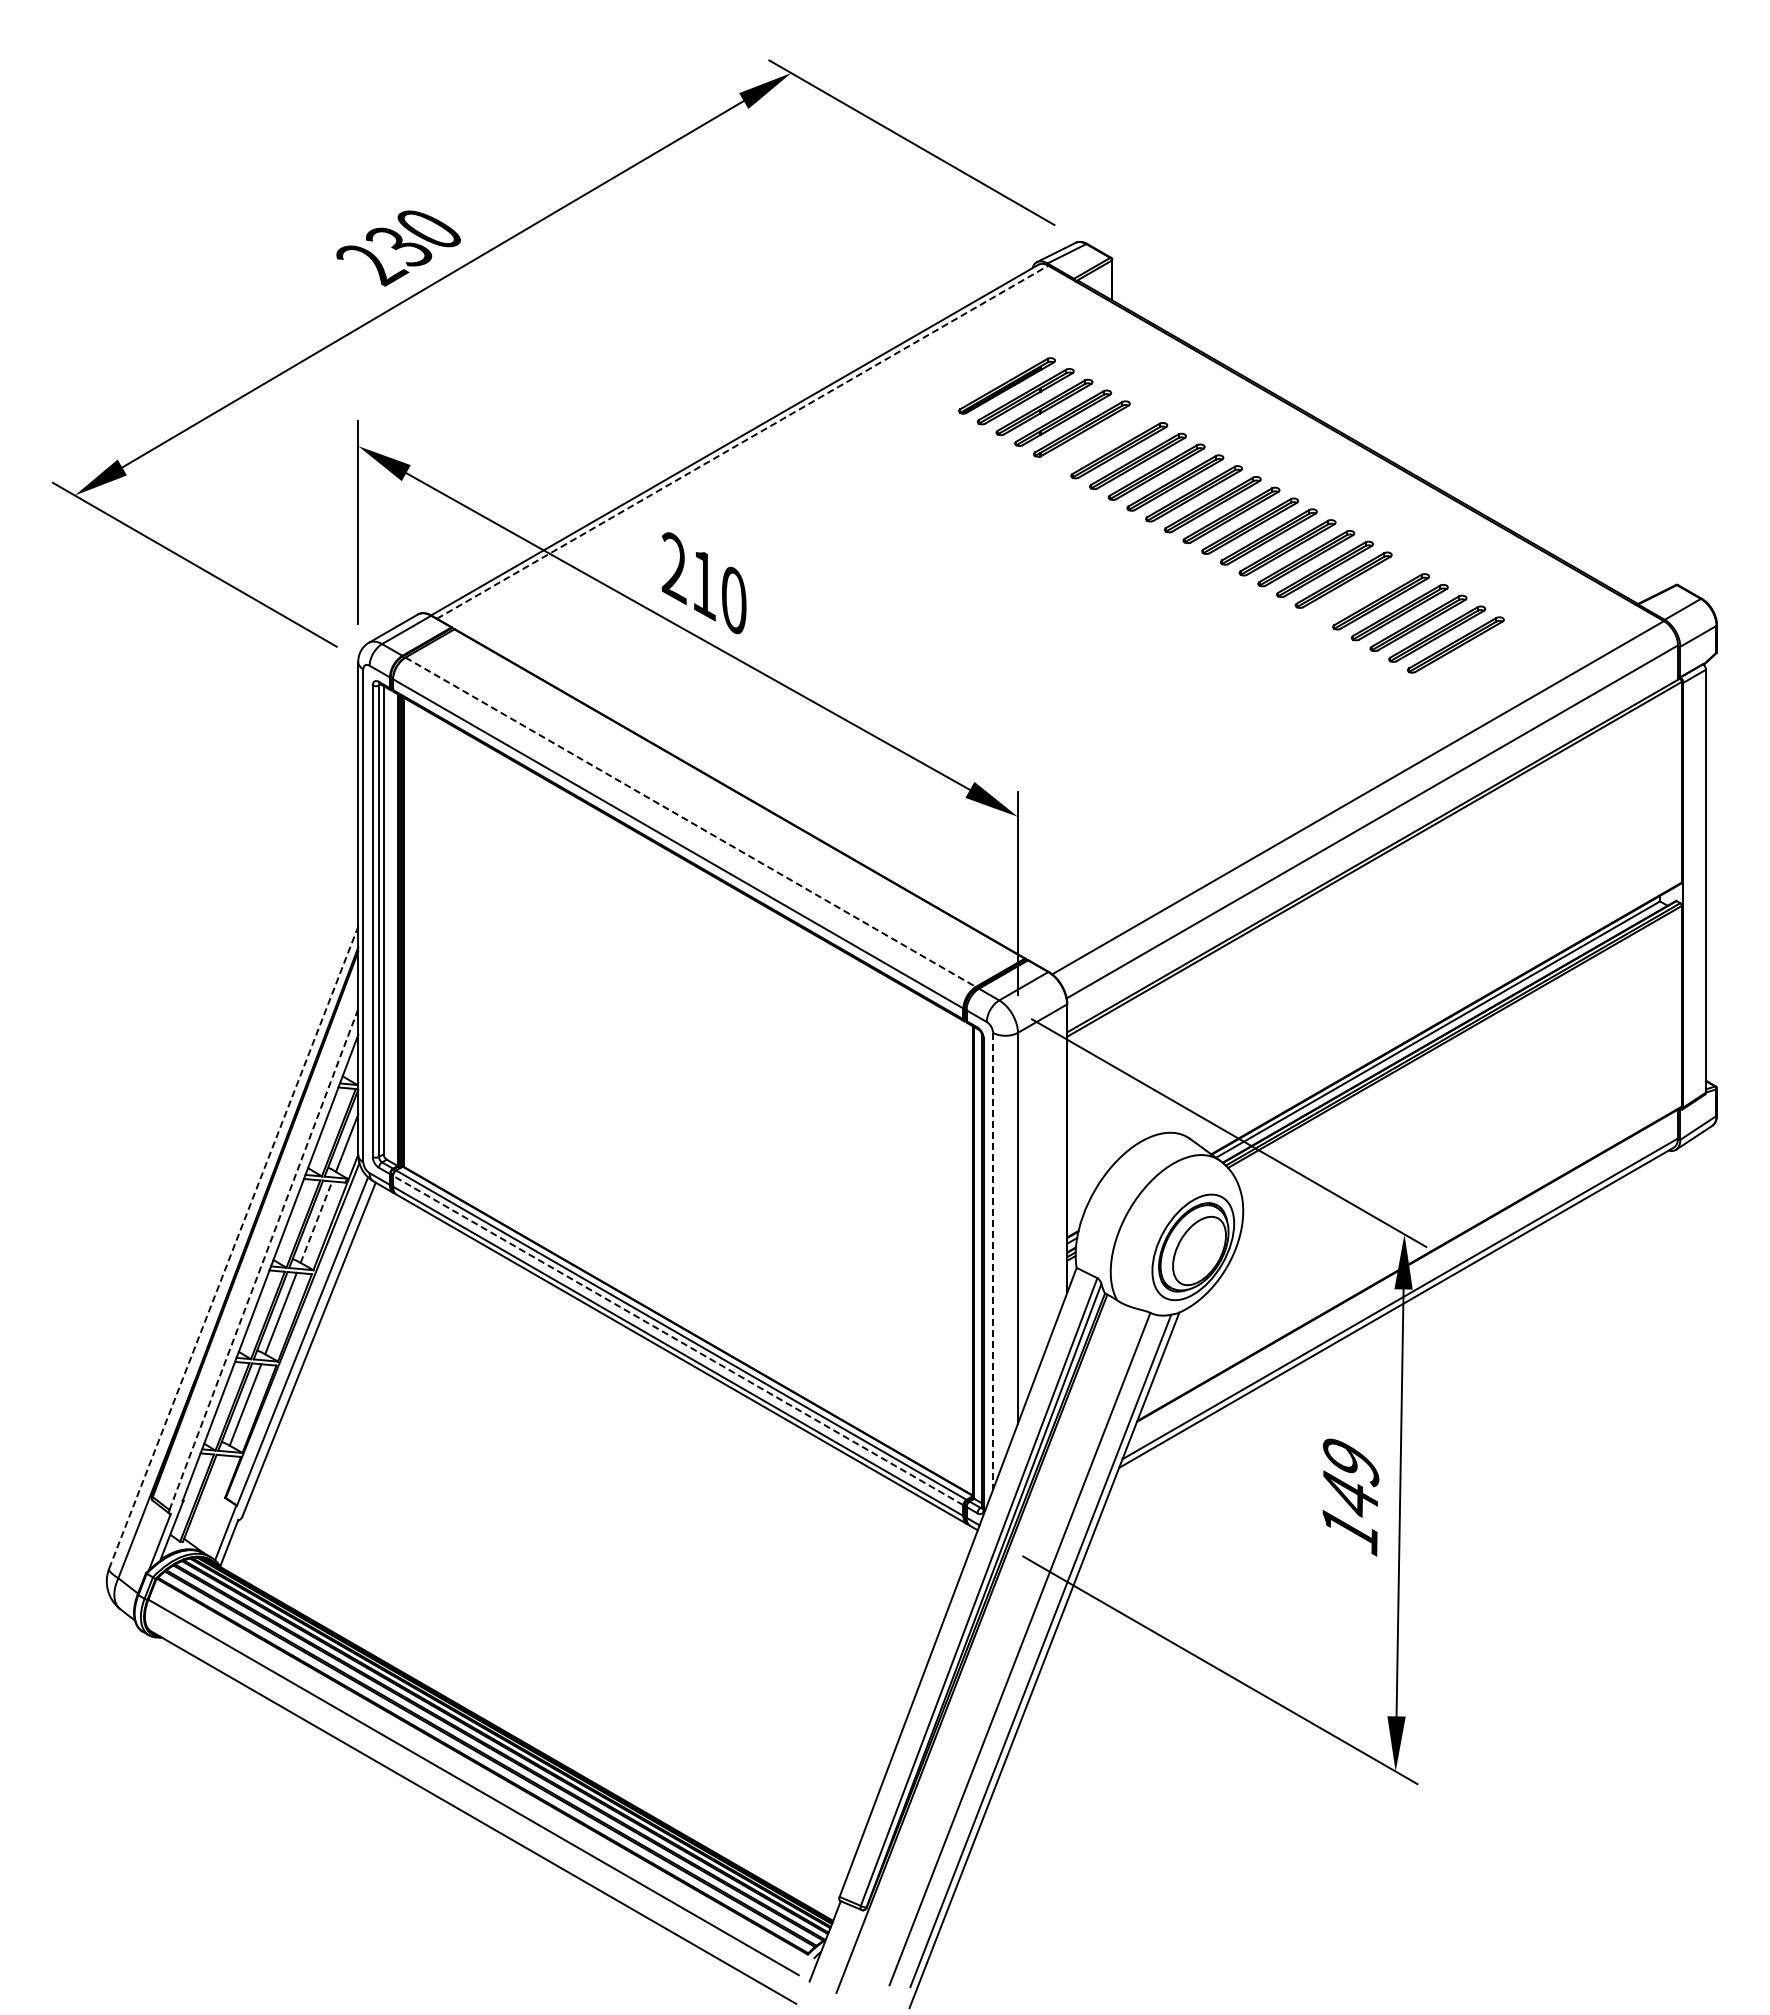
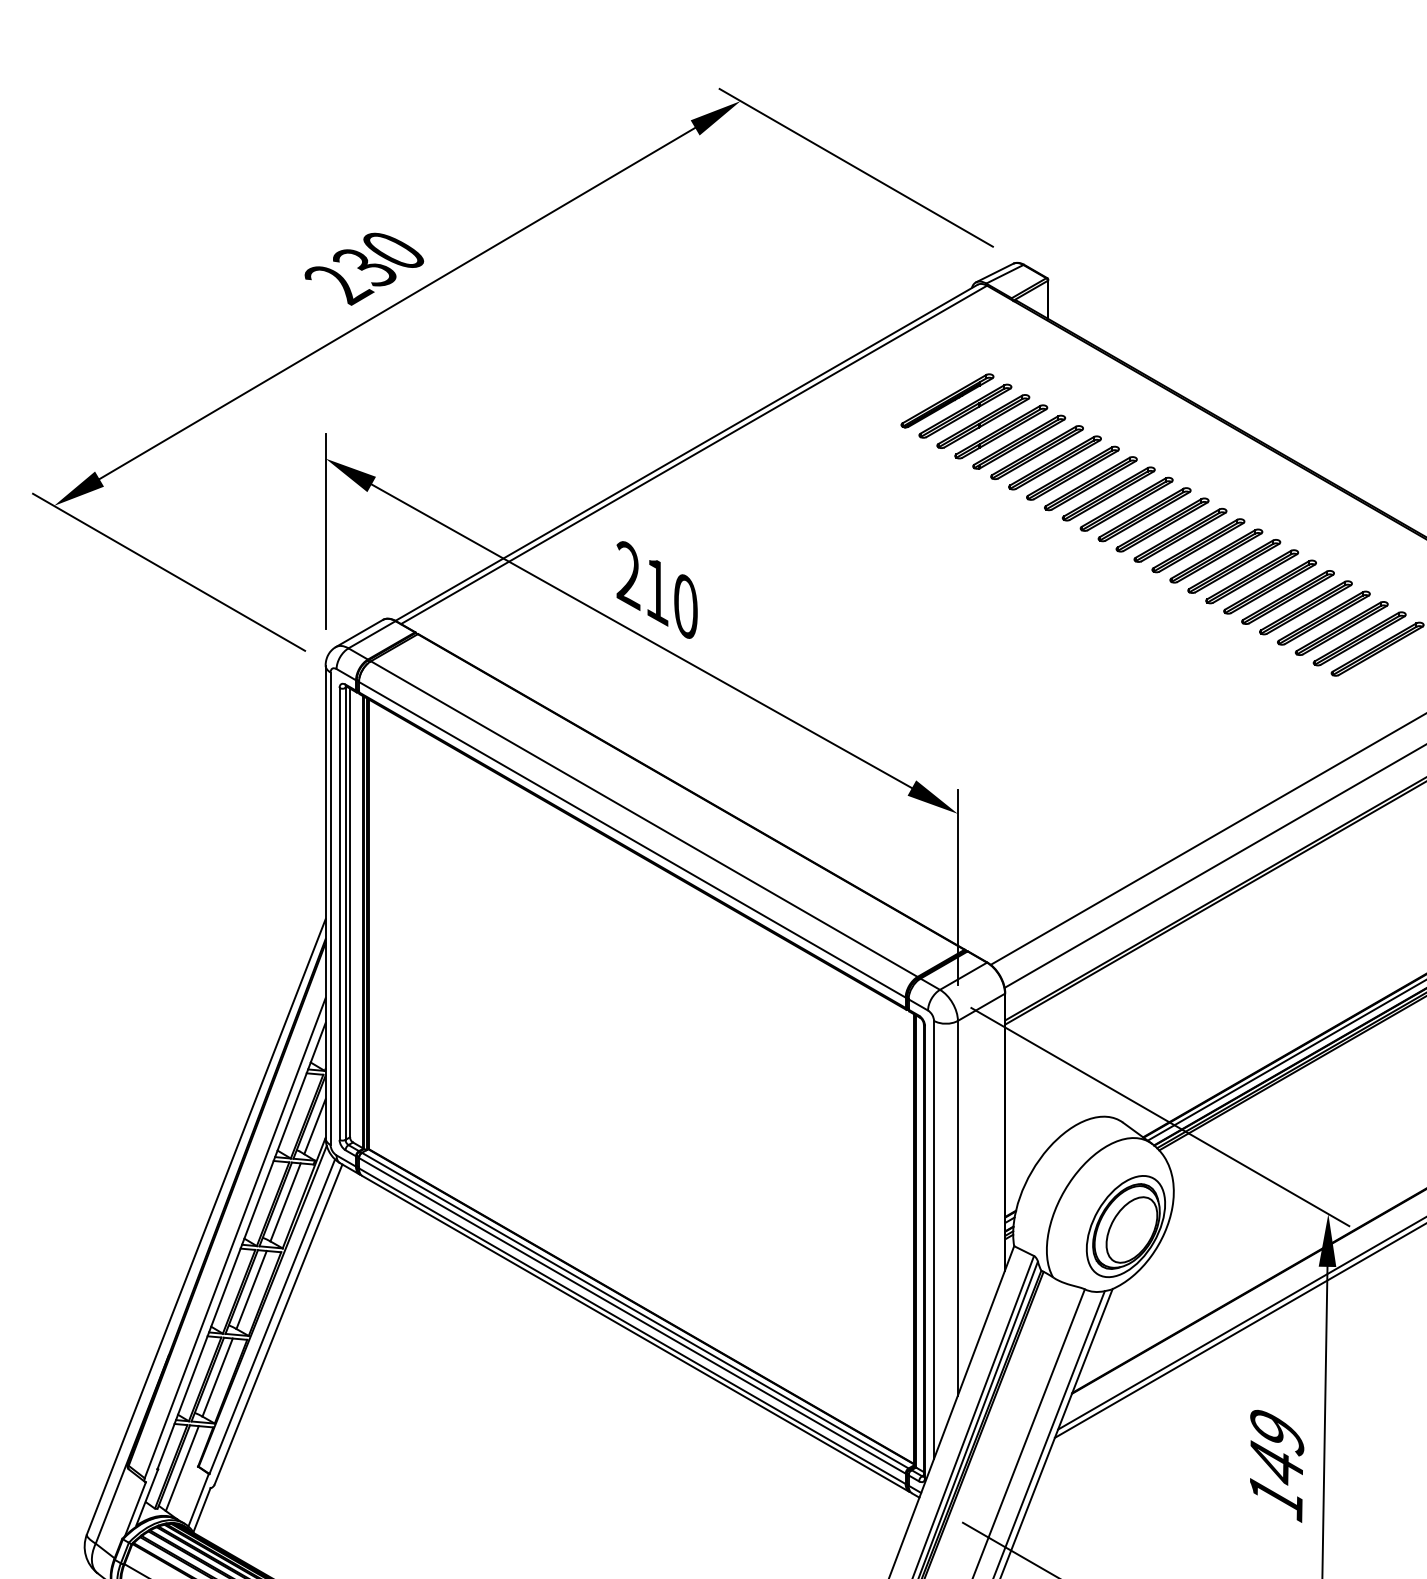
part: (1100, 439) -> (1037, 452), added
line: (742, 442) -> (693, 455), dashed -> solid
part: (1362, 590) -> (1288, 596), added
line: (691, 822) -> (645, 819), dashed -> solid
line: (316, 1222) -> (285, 1202), dashed -> solid
line: (233, 1247) -> (206, 1226), dashed -> solid
line: (263, 1259) -> (234, 1238), dashed -> solid
line: (993, 1261) -> (934, 1240), dashed -> solid
line: (677, 1340) -> (631, 1315), dashed -> solid
line: (208, 1499) -> (182, 1468), added

